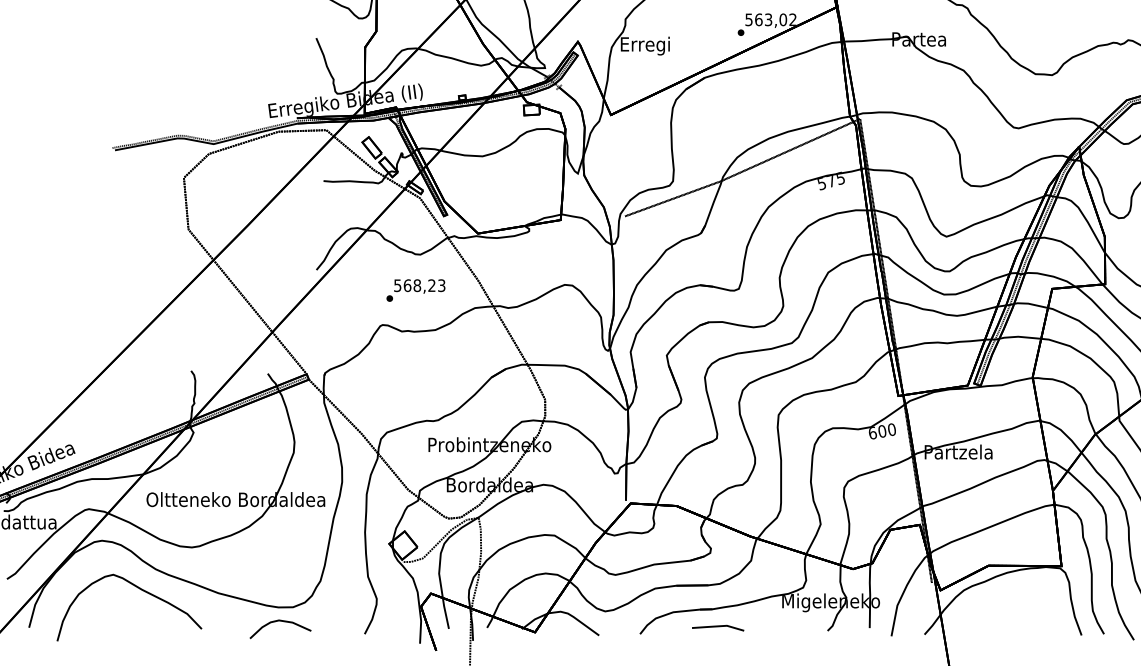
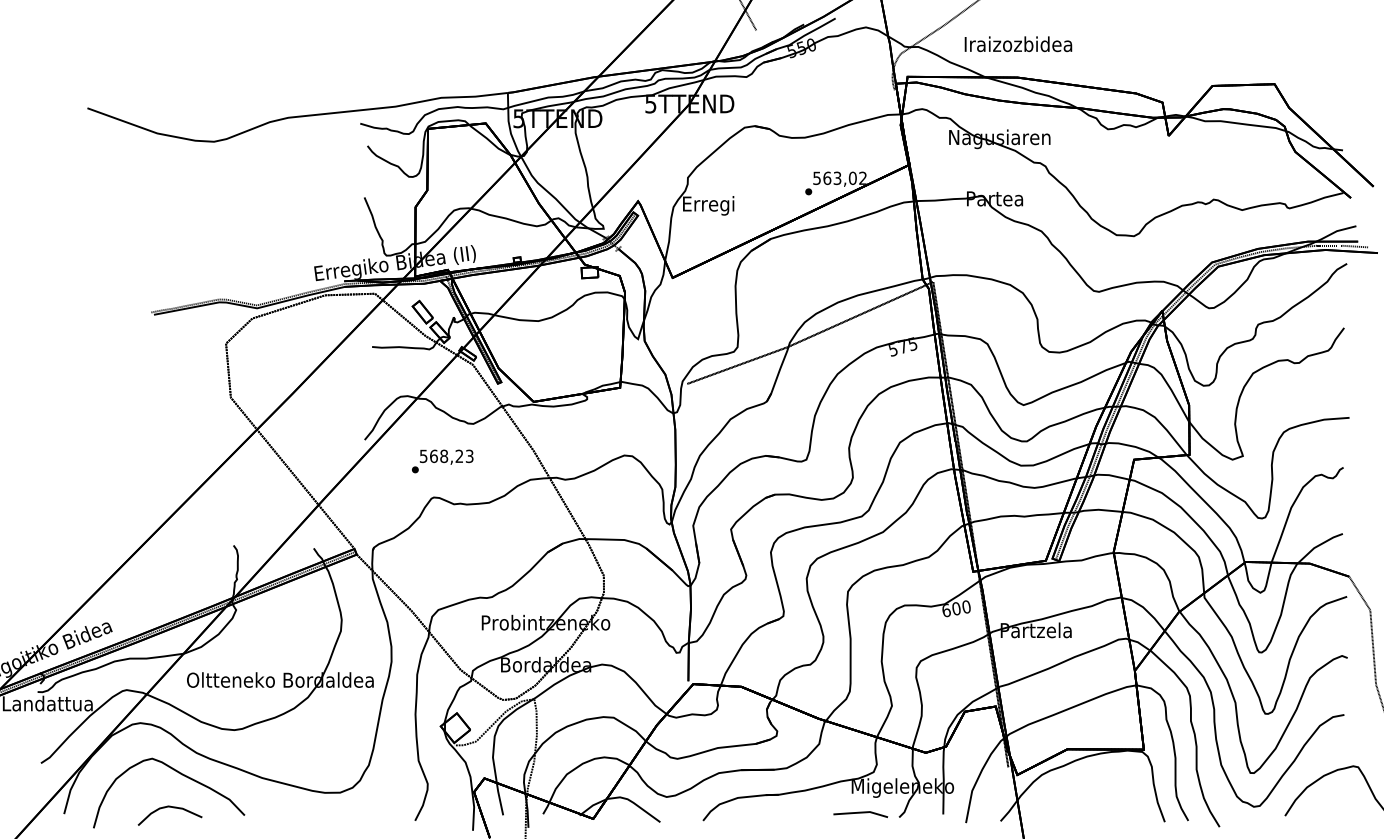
text: (415, 290) -> (442, 461), moved
curve: (279, 621) -> (169, 807), moved
line: (717, 627) -> (860, 813), moved

